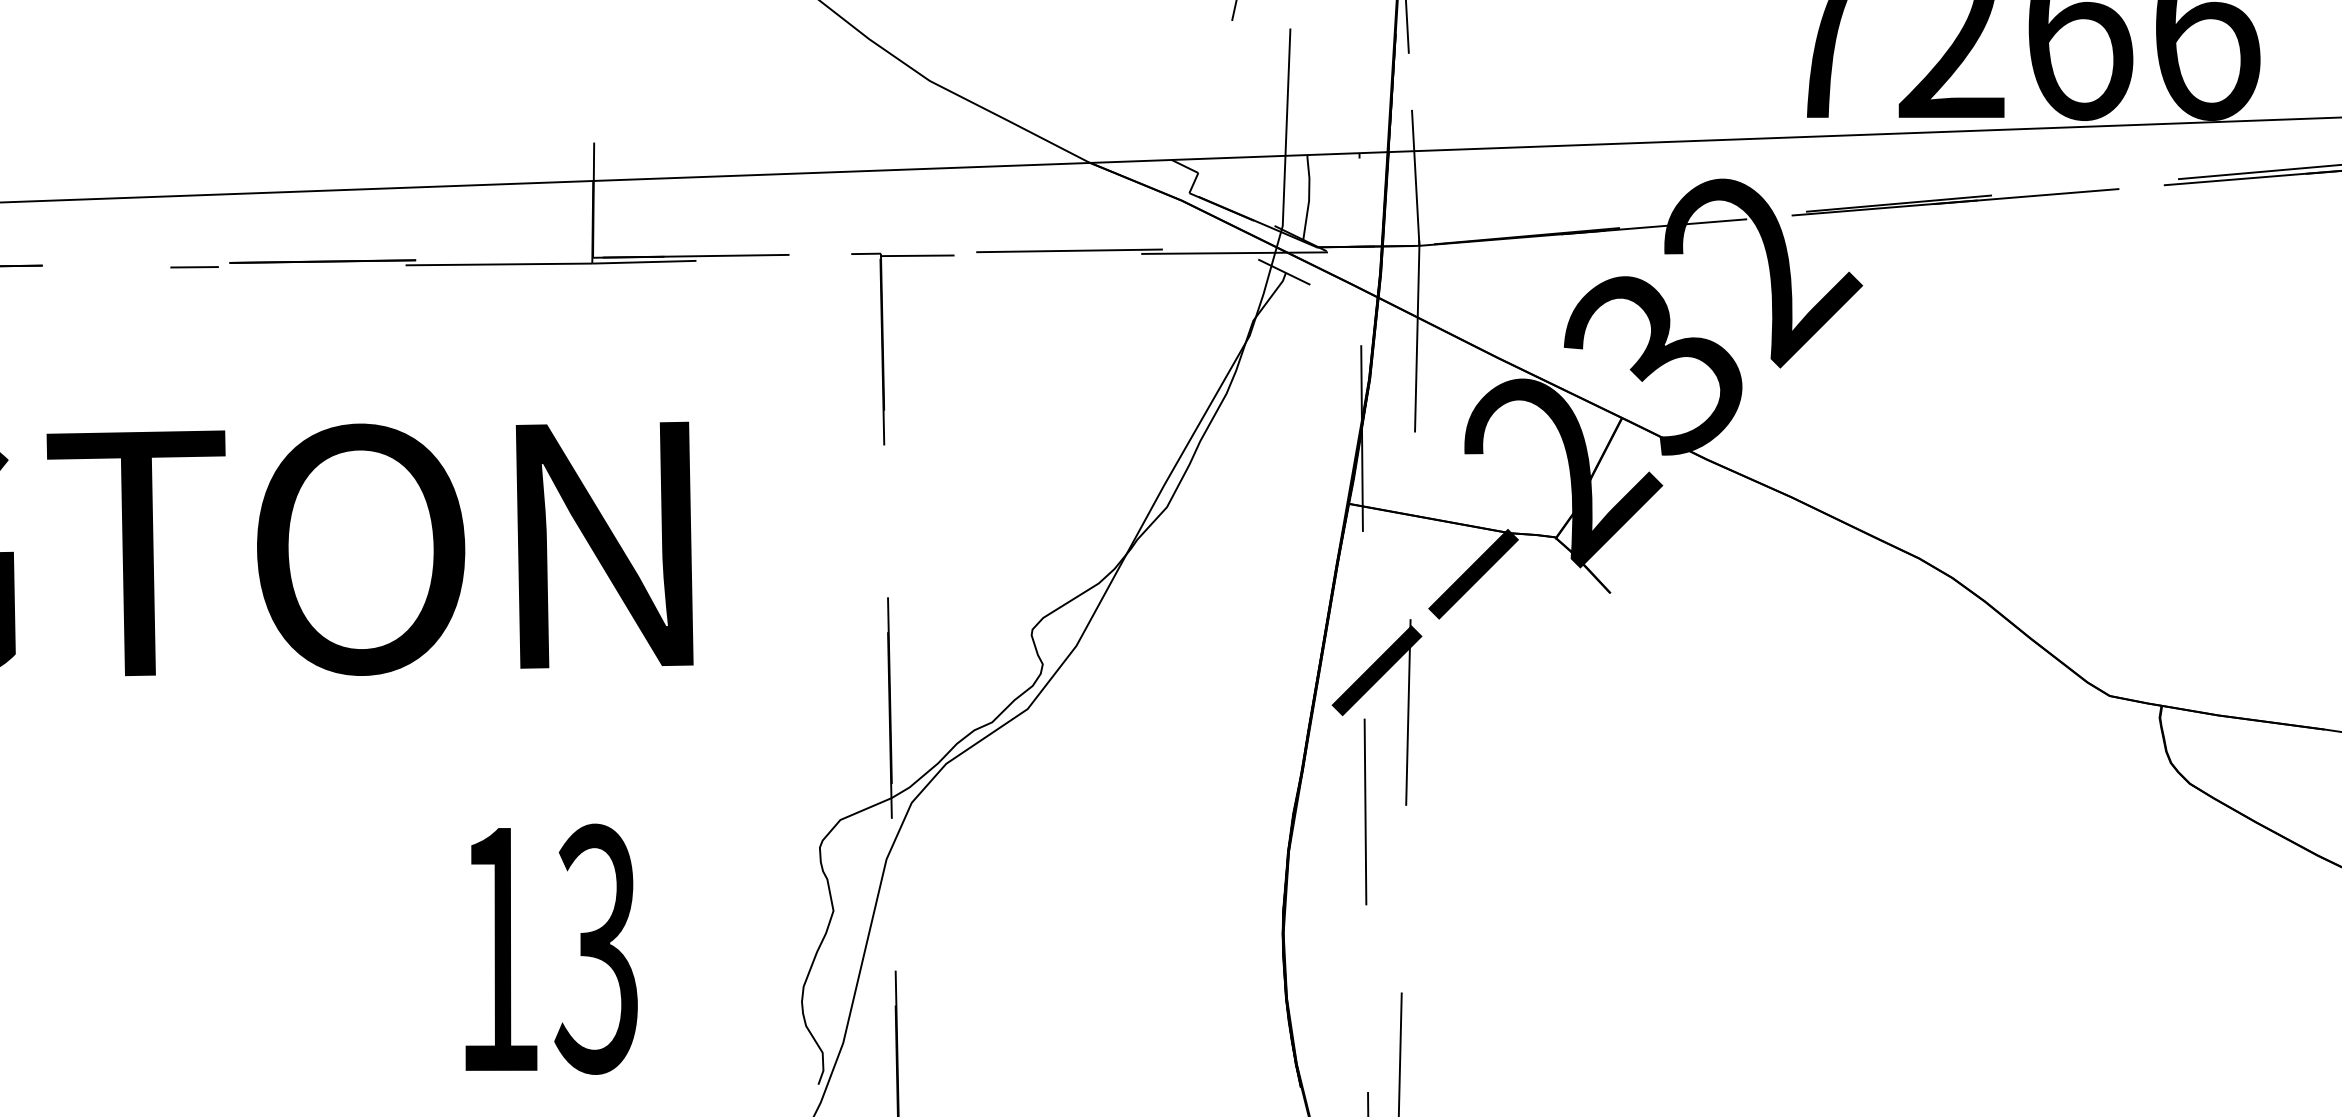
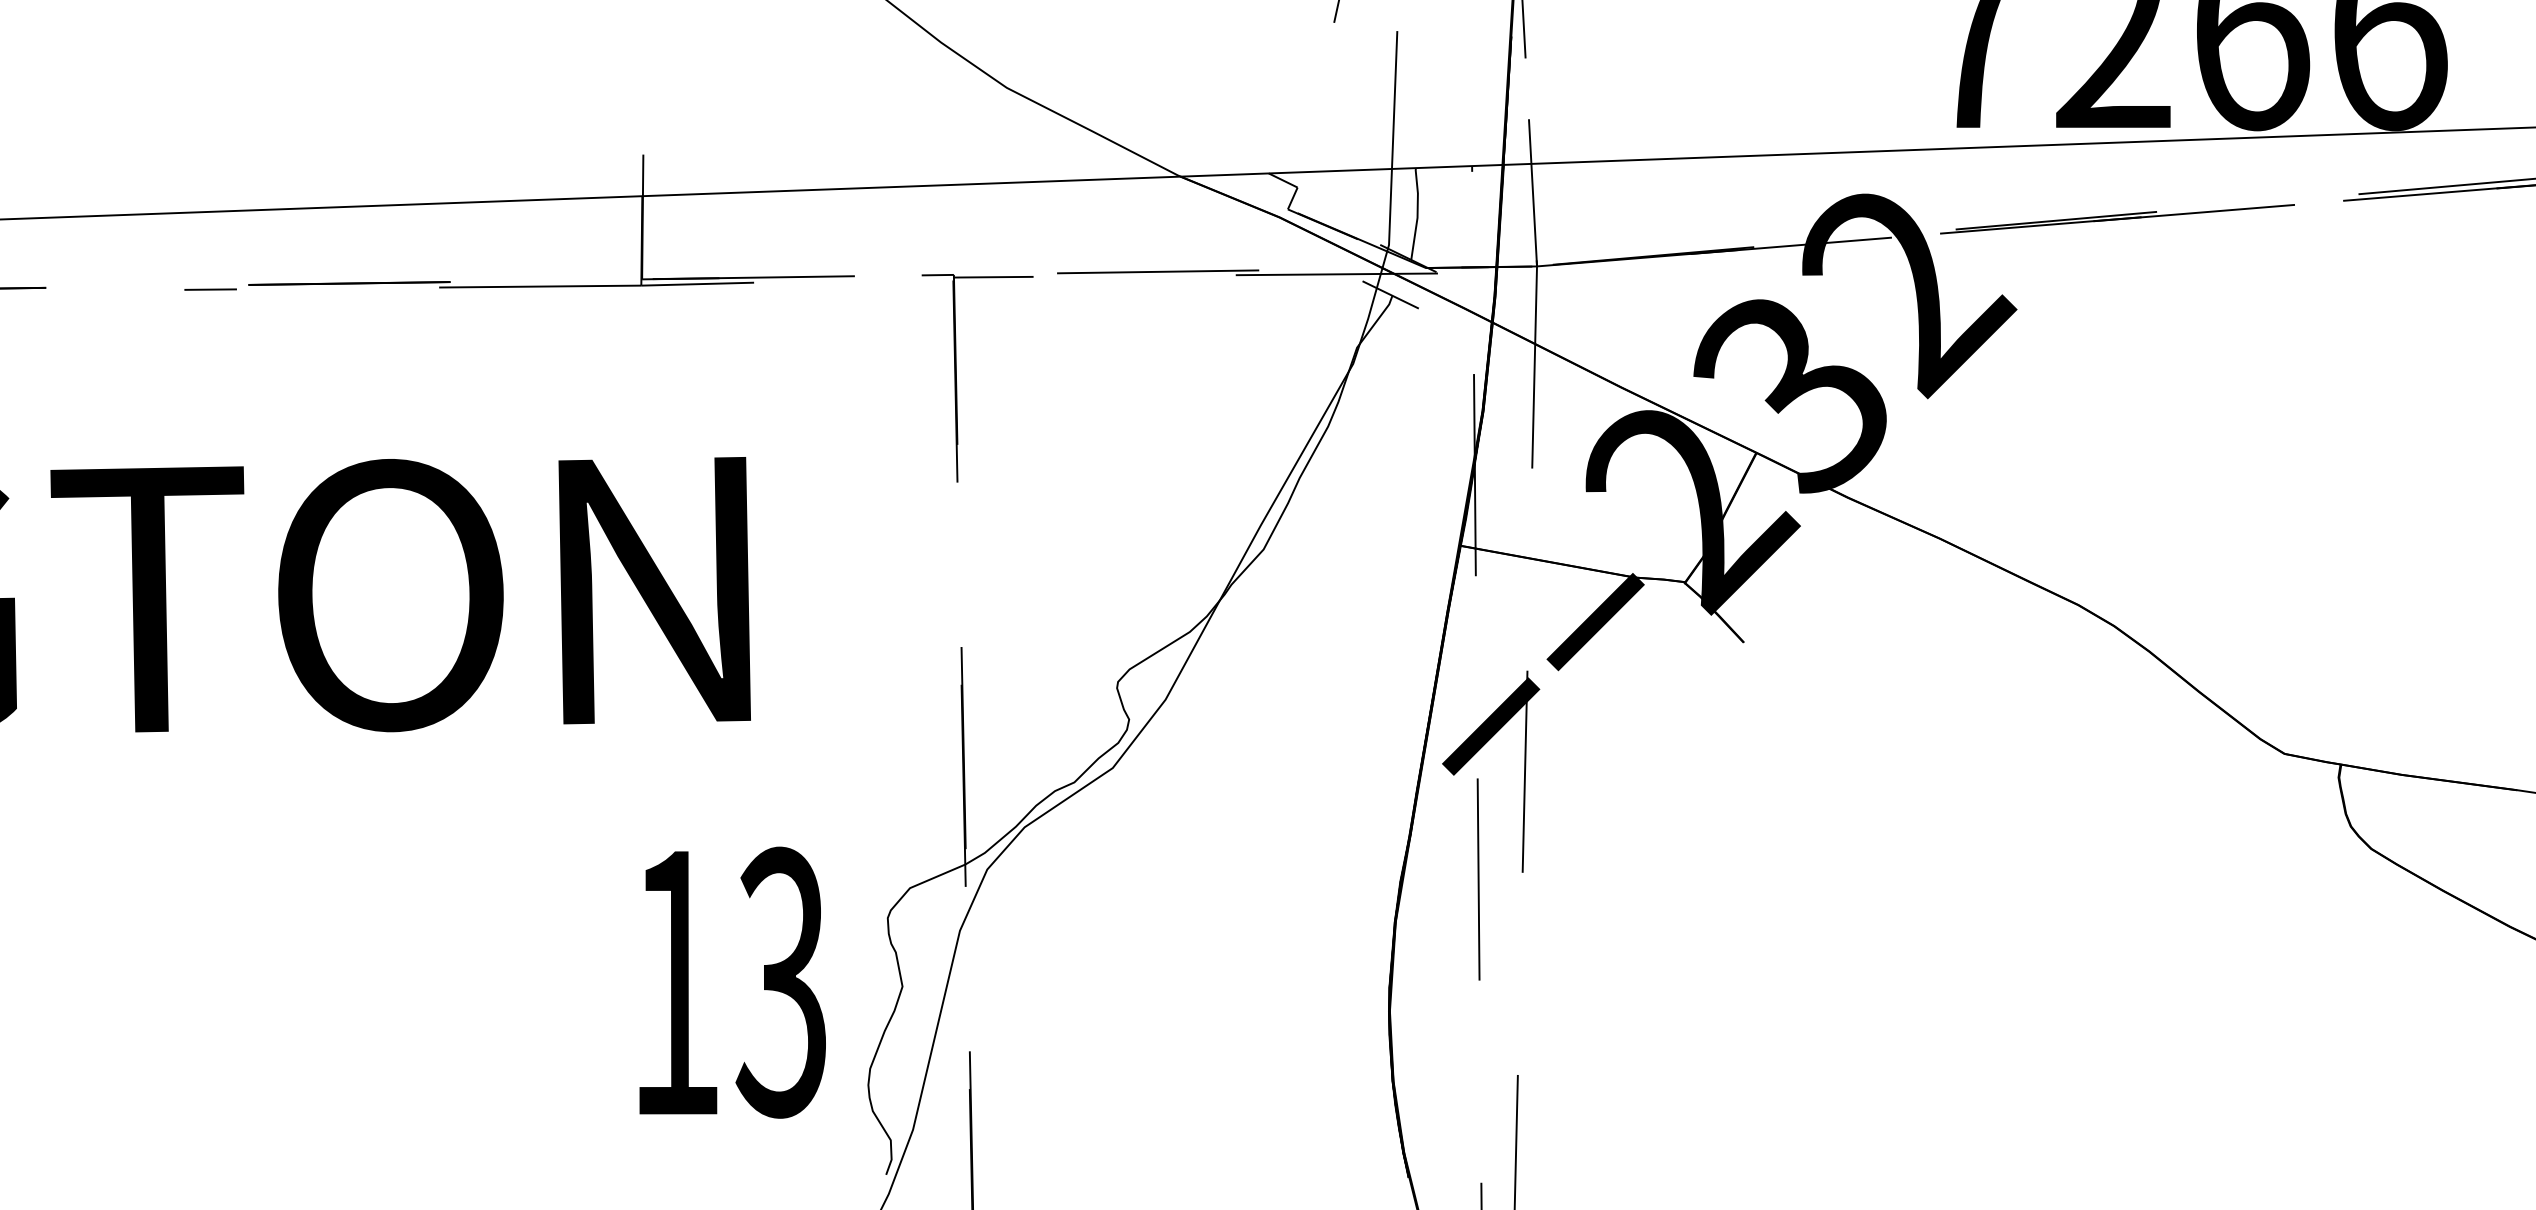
text: (551, 948) -> (732, 981), moved

